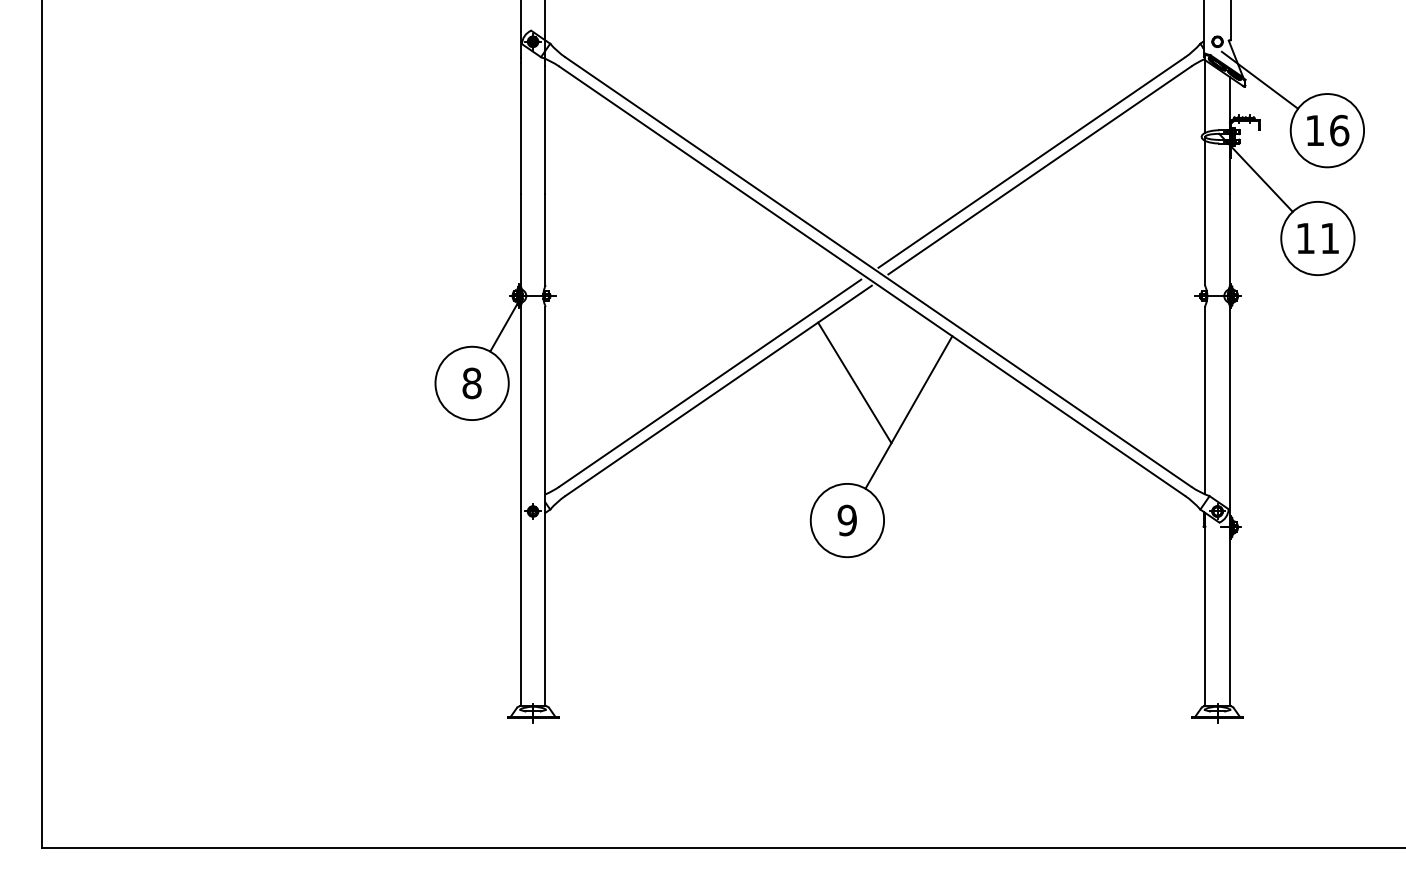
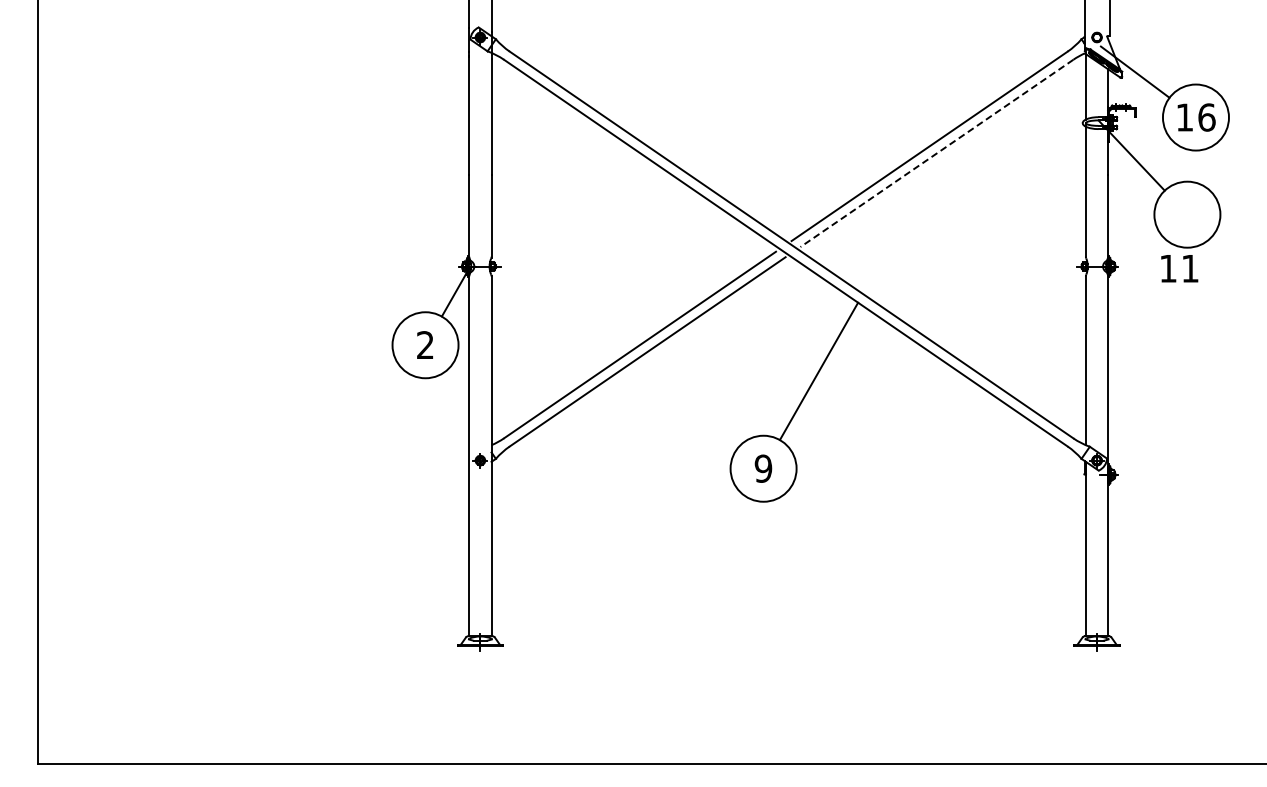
line: (1039, 170) -> (936, 153), solid -> dashed
text: (1317, 238) -> (1179, 268), moved
line: (855, 382) -> (770, 344), removed
text: (472, 383) -> (425, 345), 8 -> 2

